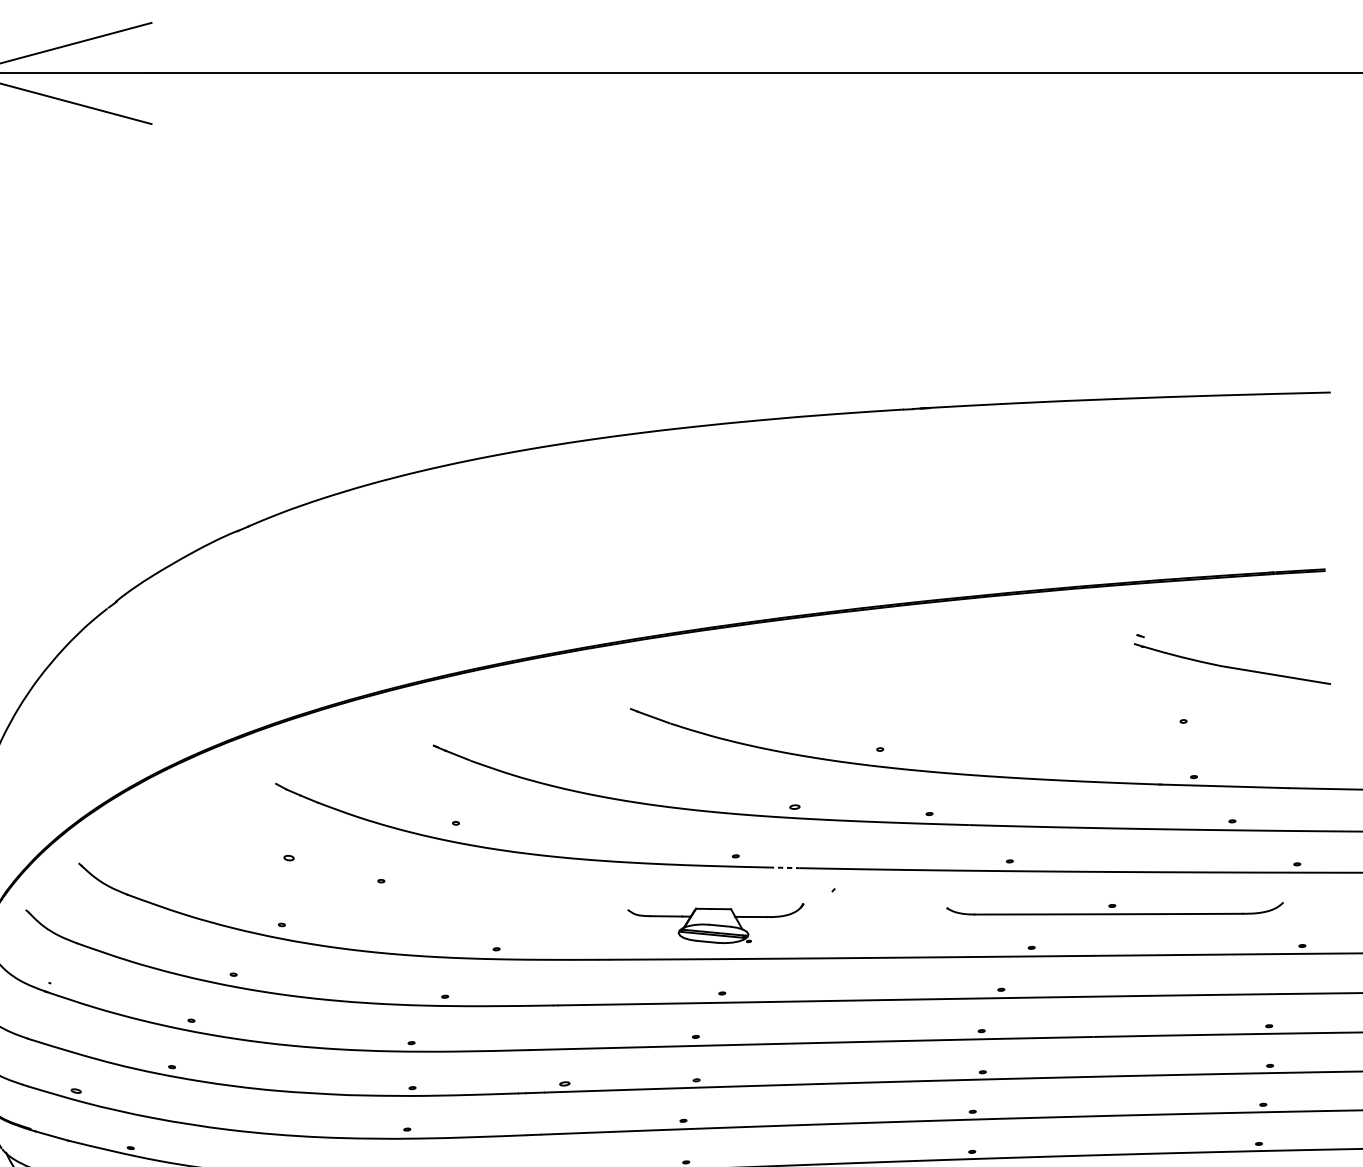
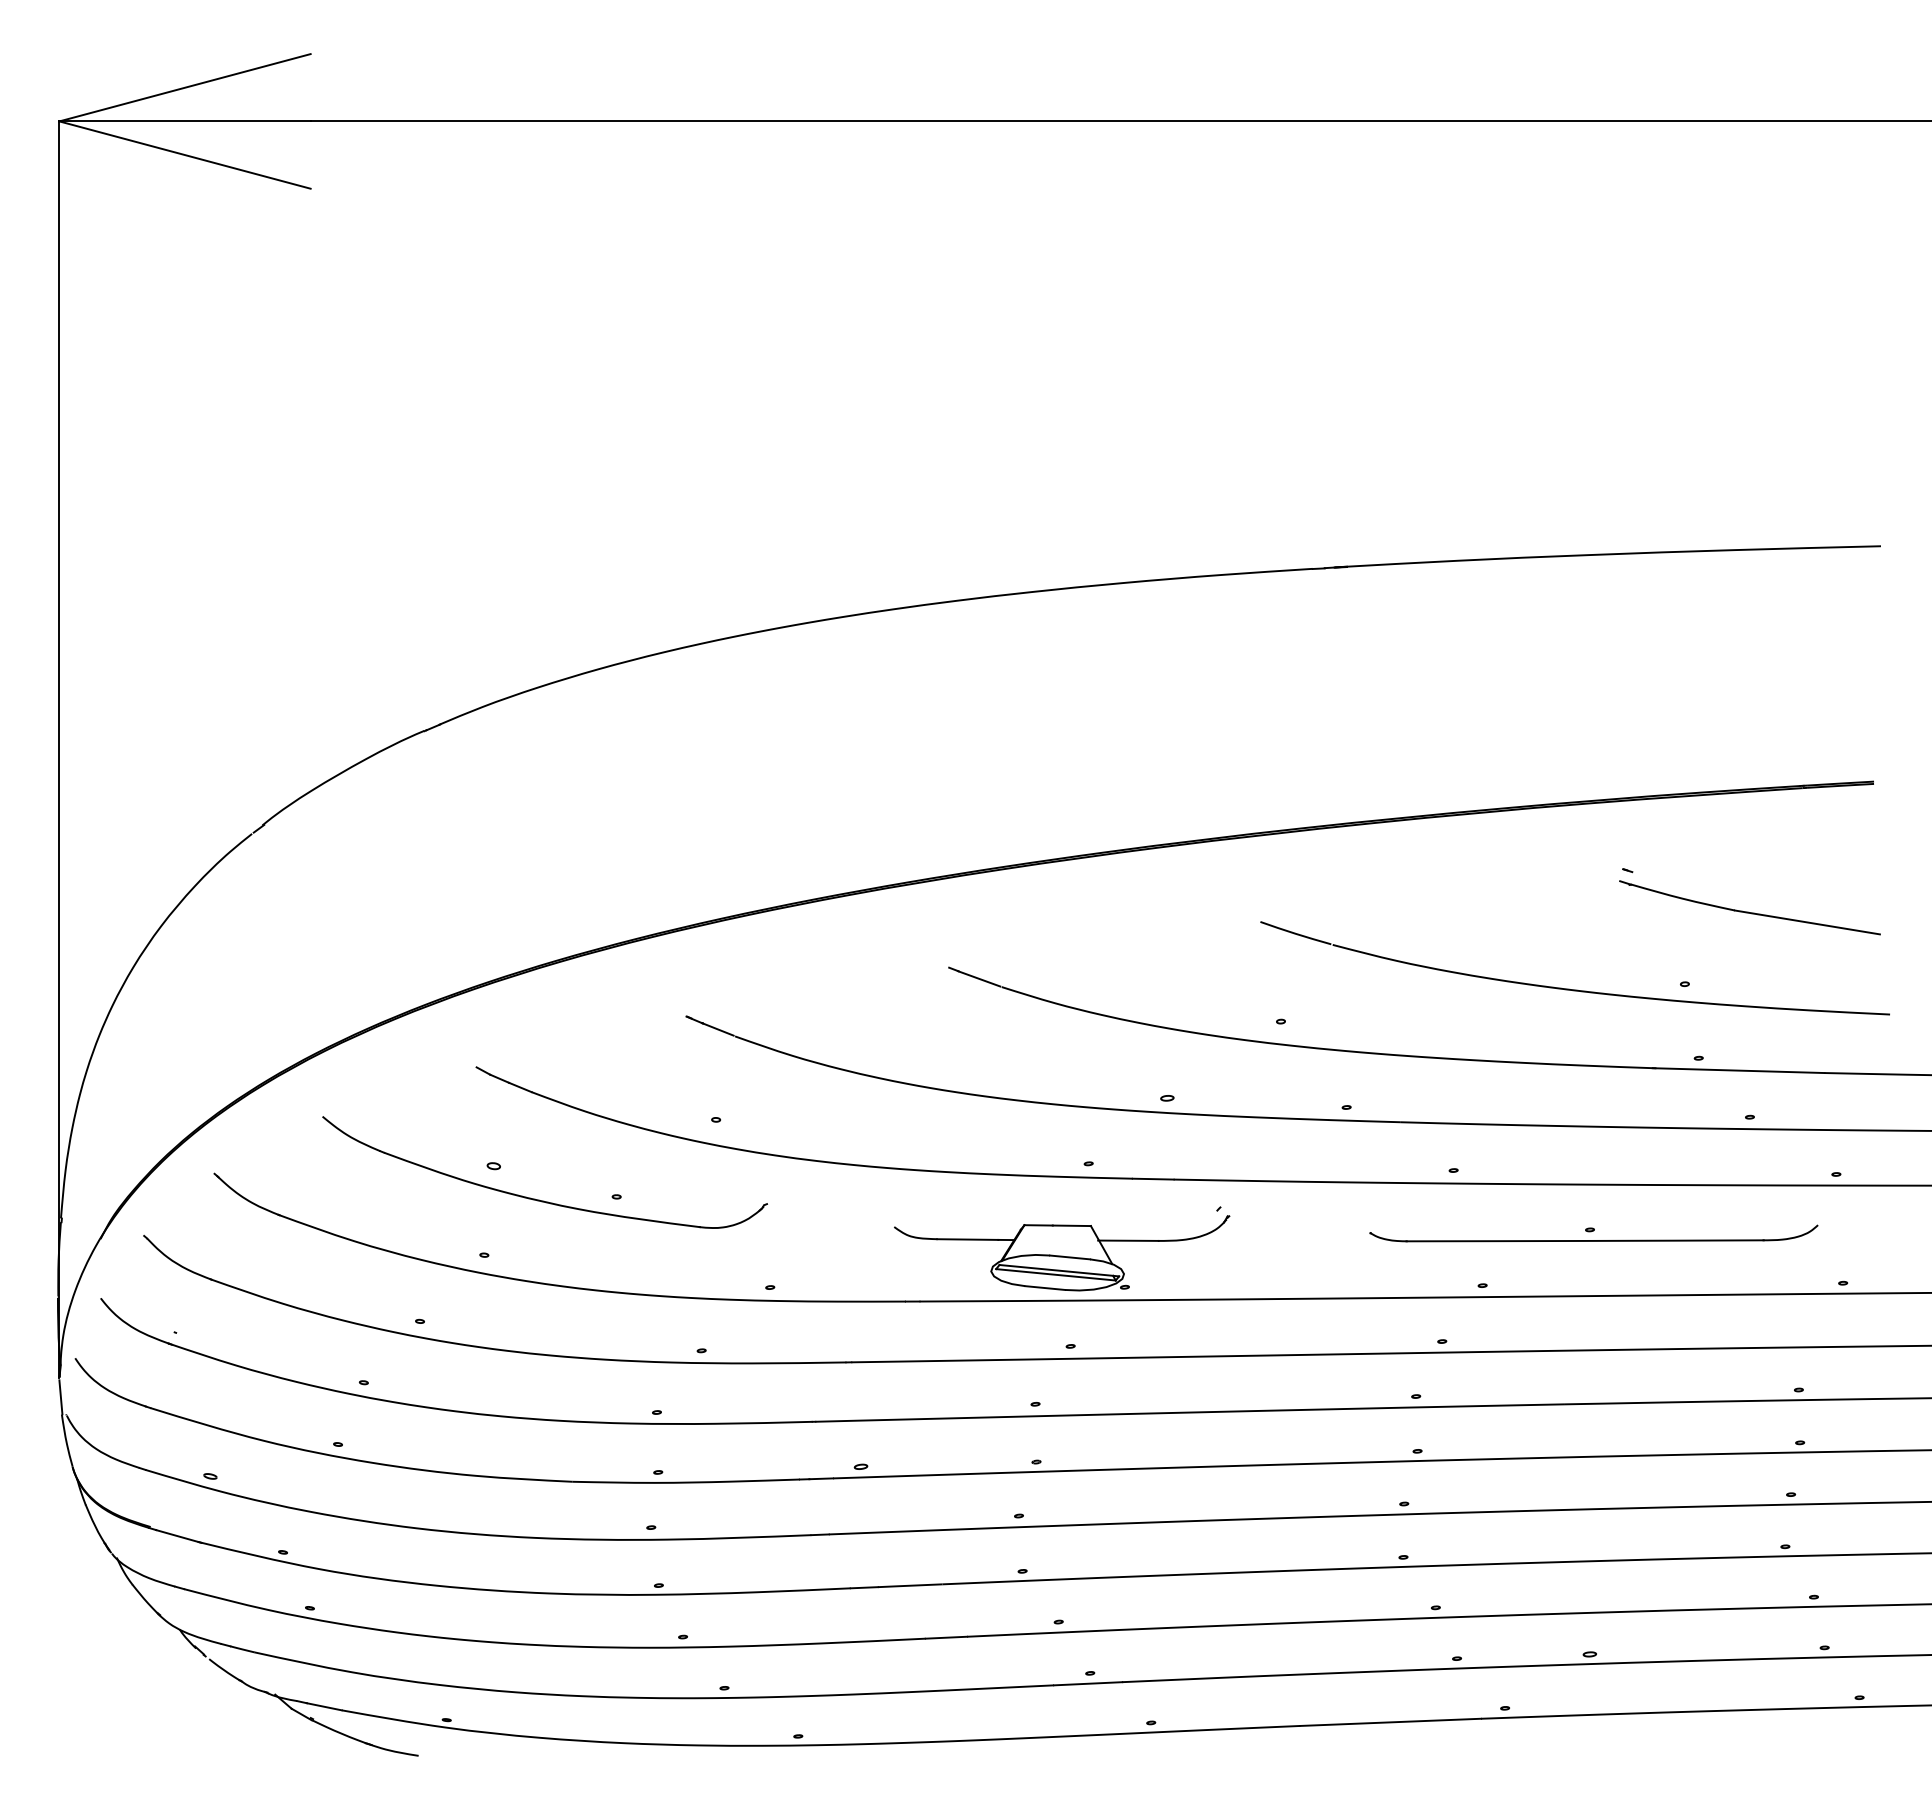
part: (1096, 724) -> (1569, 988), added
line: (784, 868) -> (1153, 1179), dashed -> solid
part: (323, 883) -> (539, 1199), added
part: (716, 923) -> (1062, 1253), size x1.43

